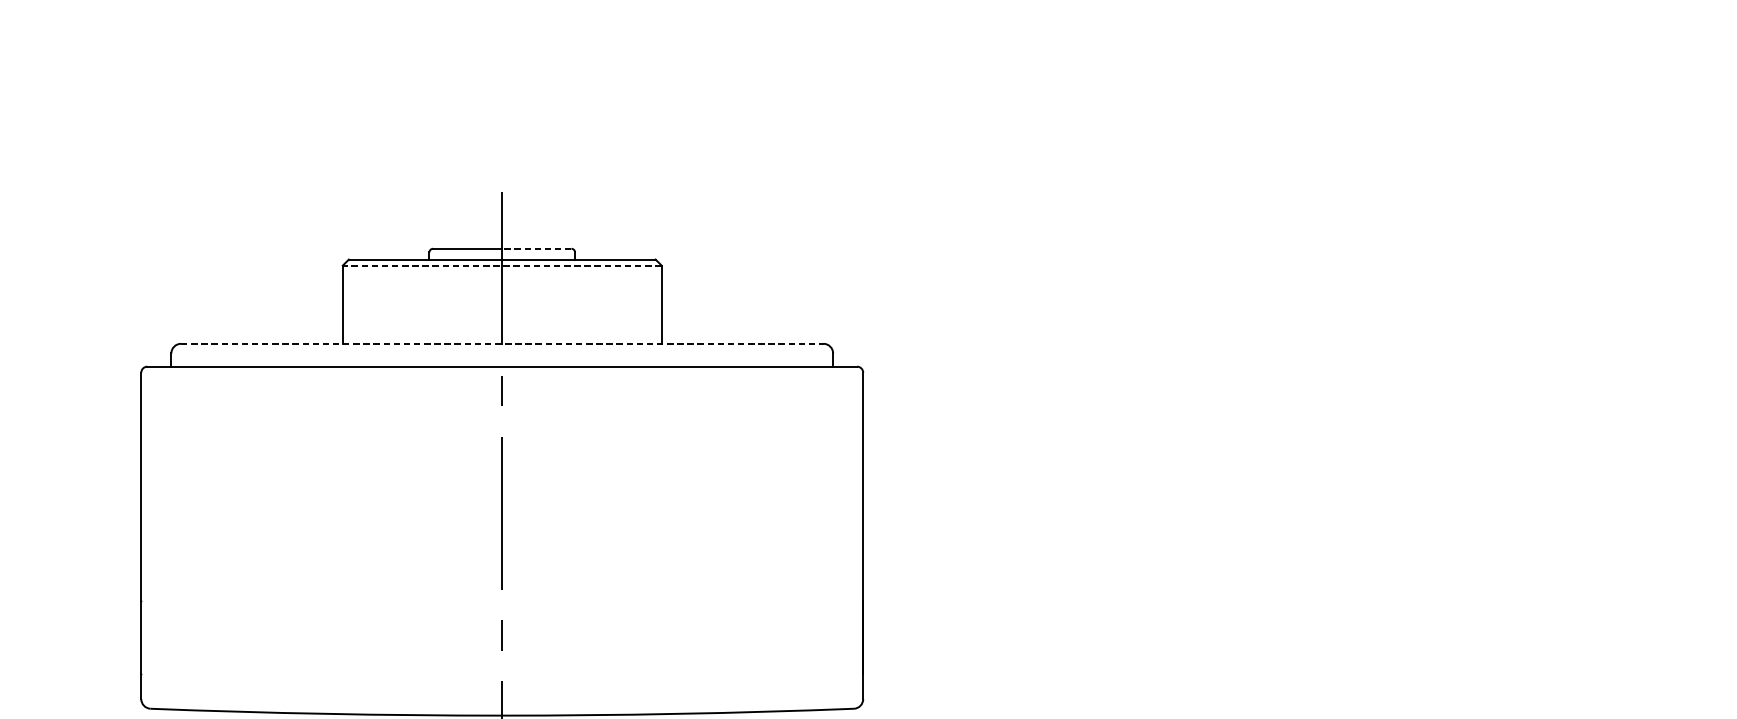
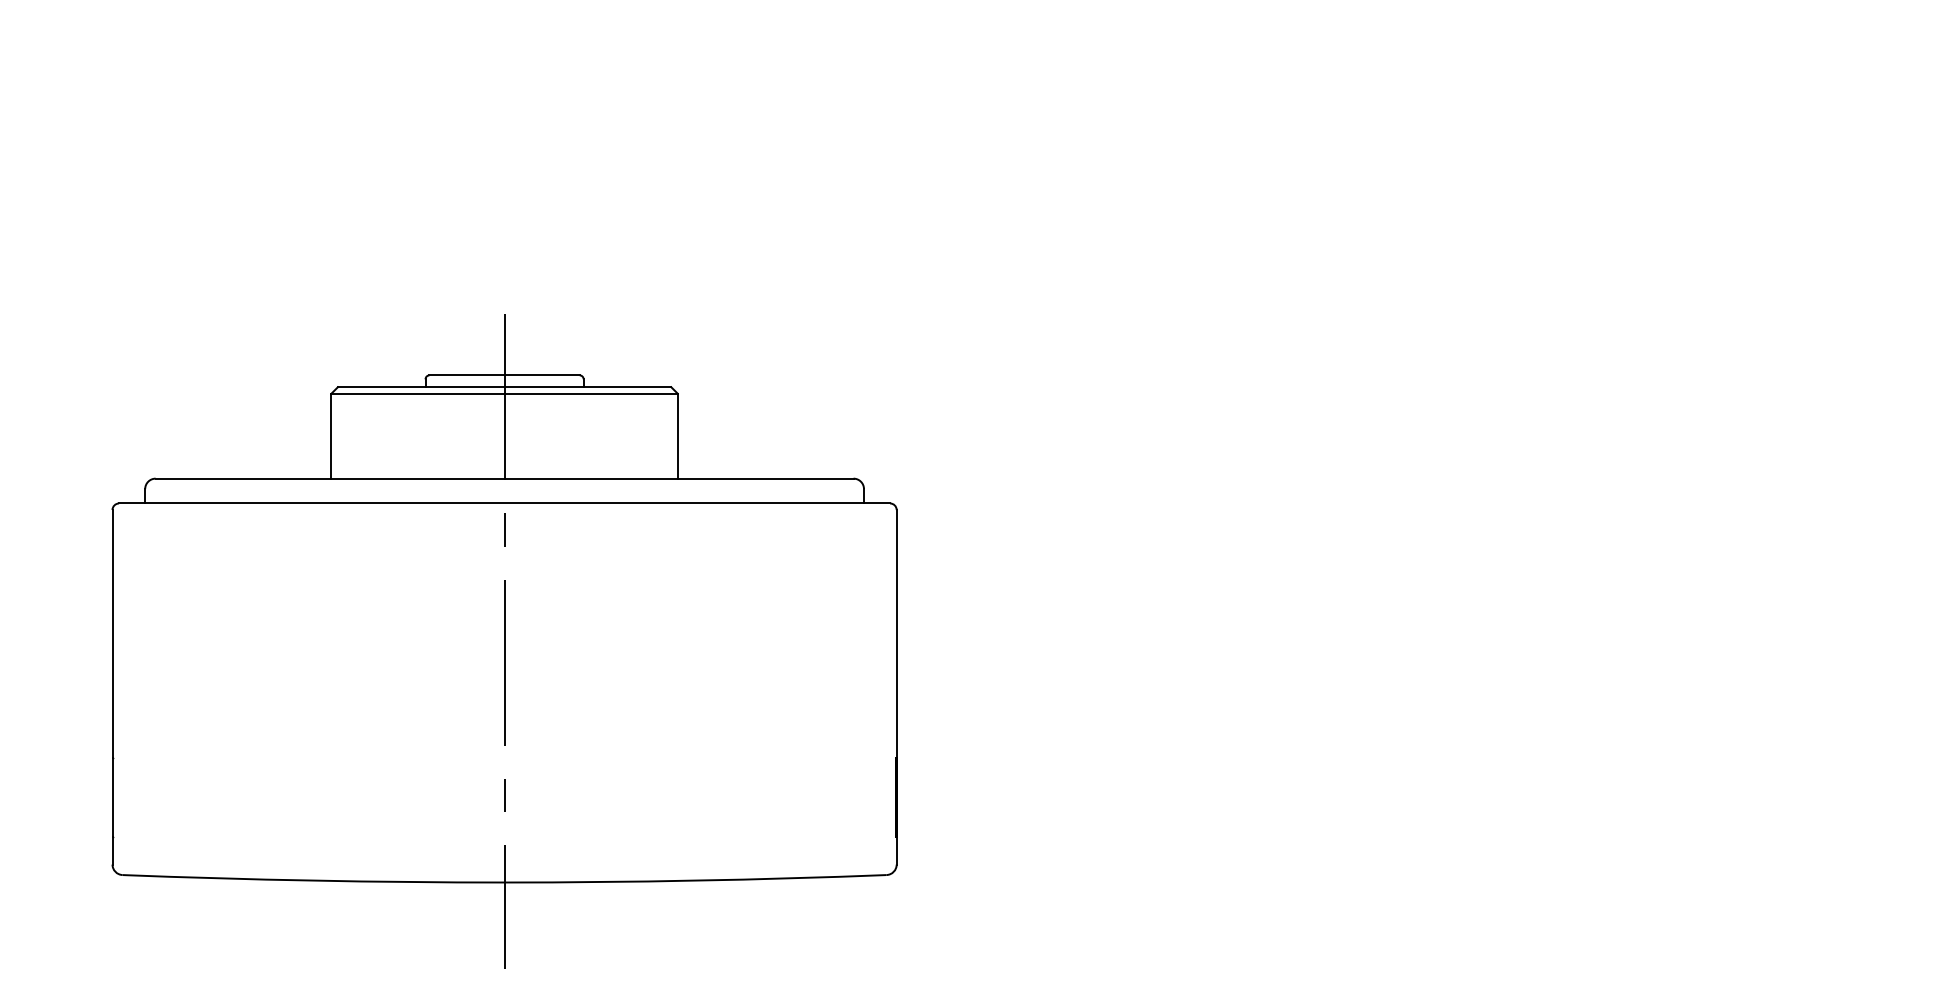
line: (537, 248) -> (542, 375), dashed -> solid
line: (502, 265) -> (504, 393), dashed -> solid
line: (502, 343) -> (504, 478), dashed -> solid

